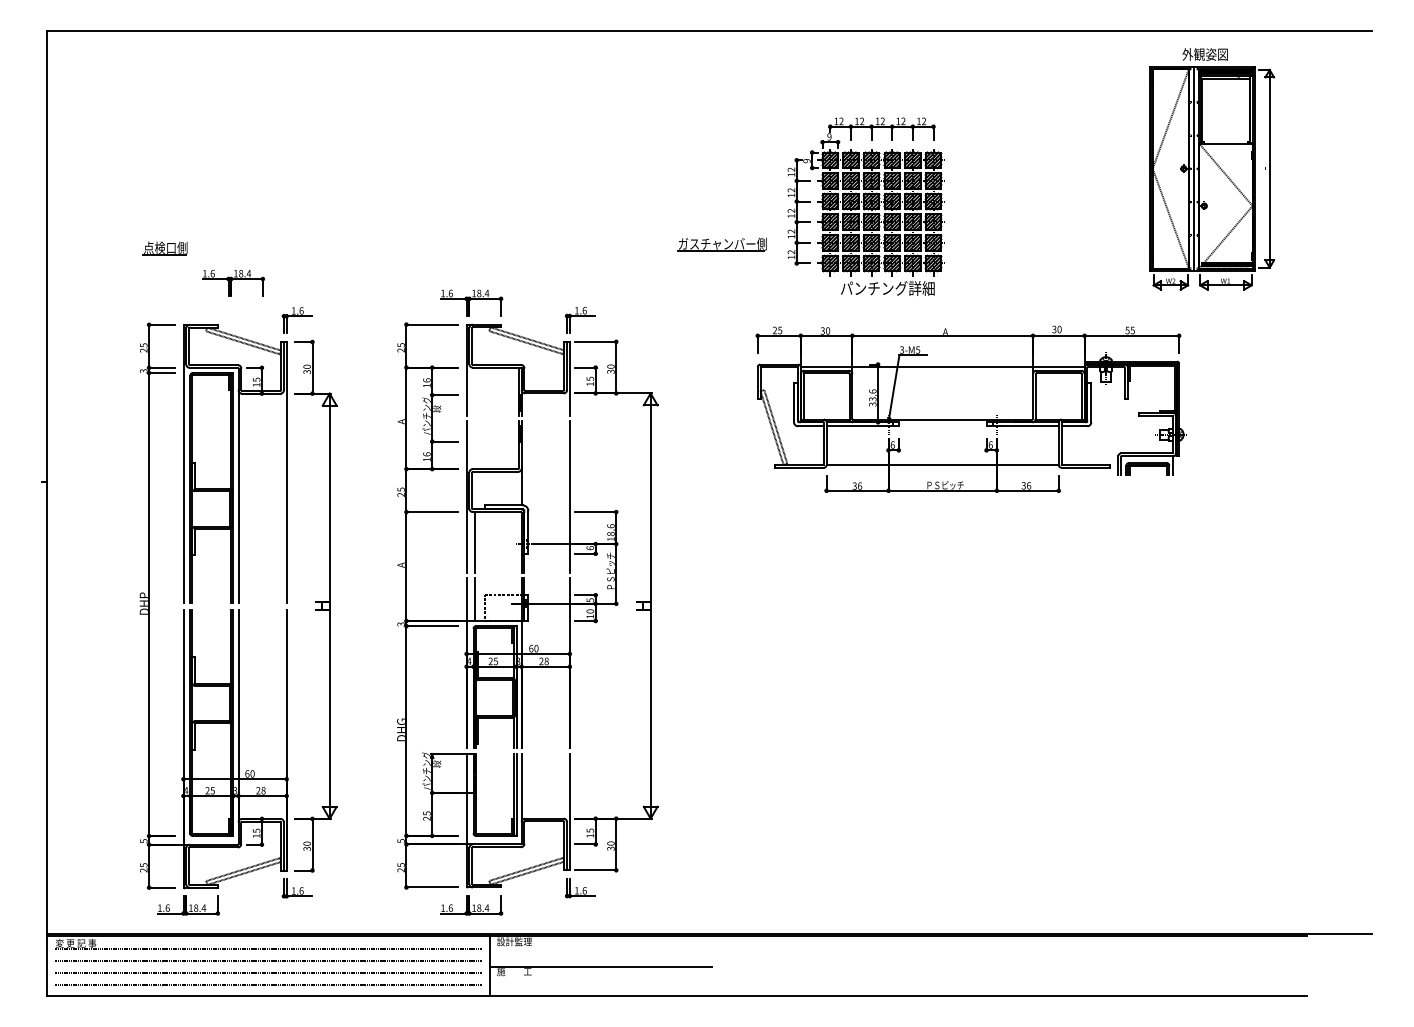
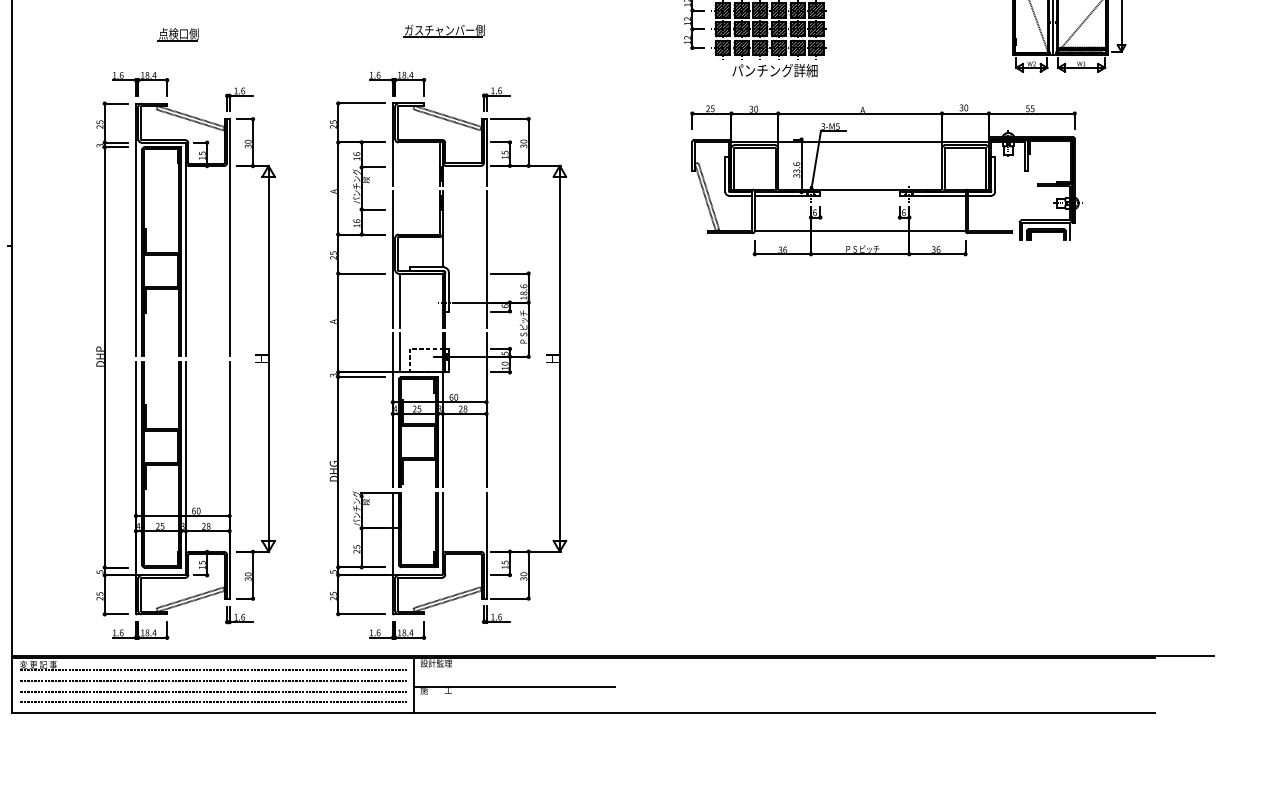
part: (721, 244) -> (443, 30), moved
part: (164, 248) -> (177, 34), moved
part: (233, 283) -> (140, 84), moved
part: (970, 408) -> (885, 179), moved

